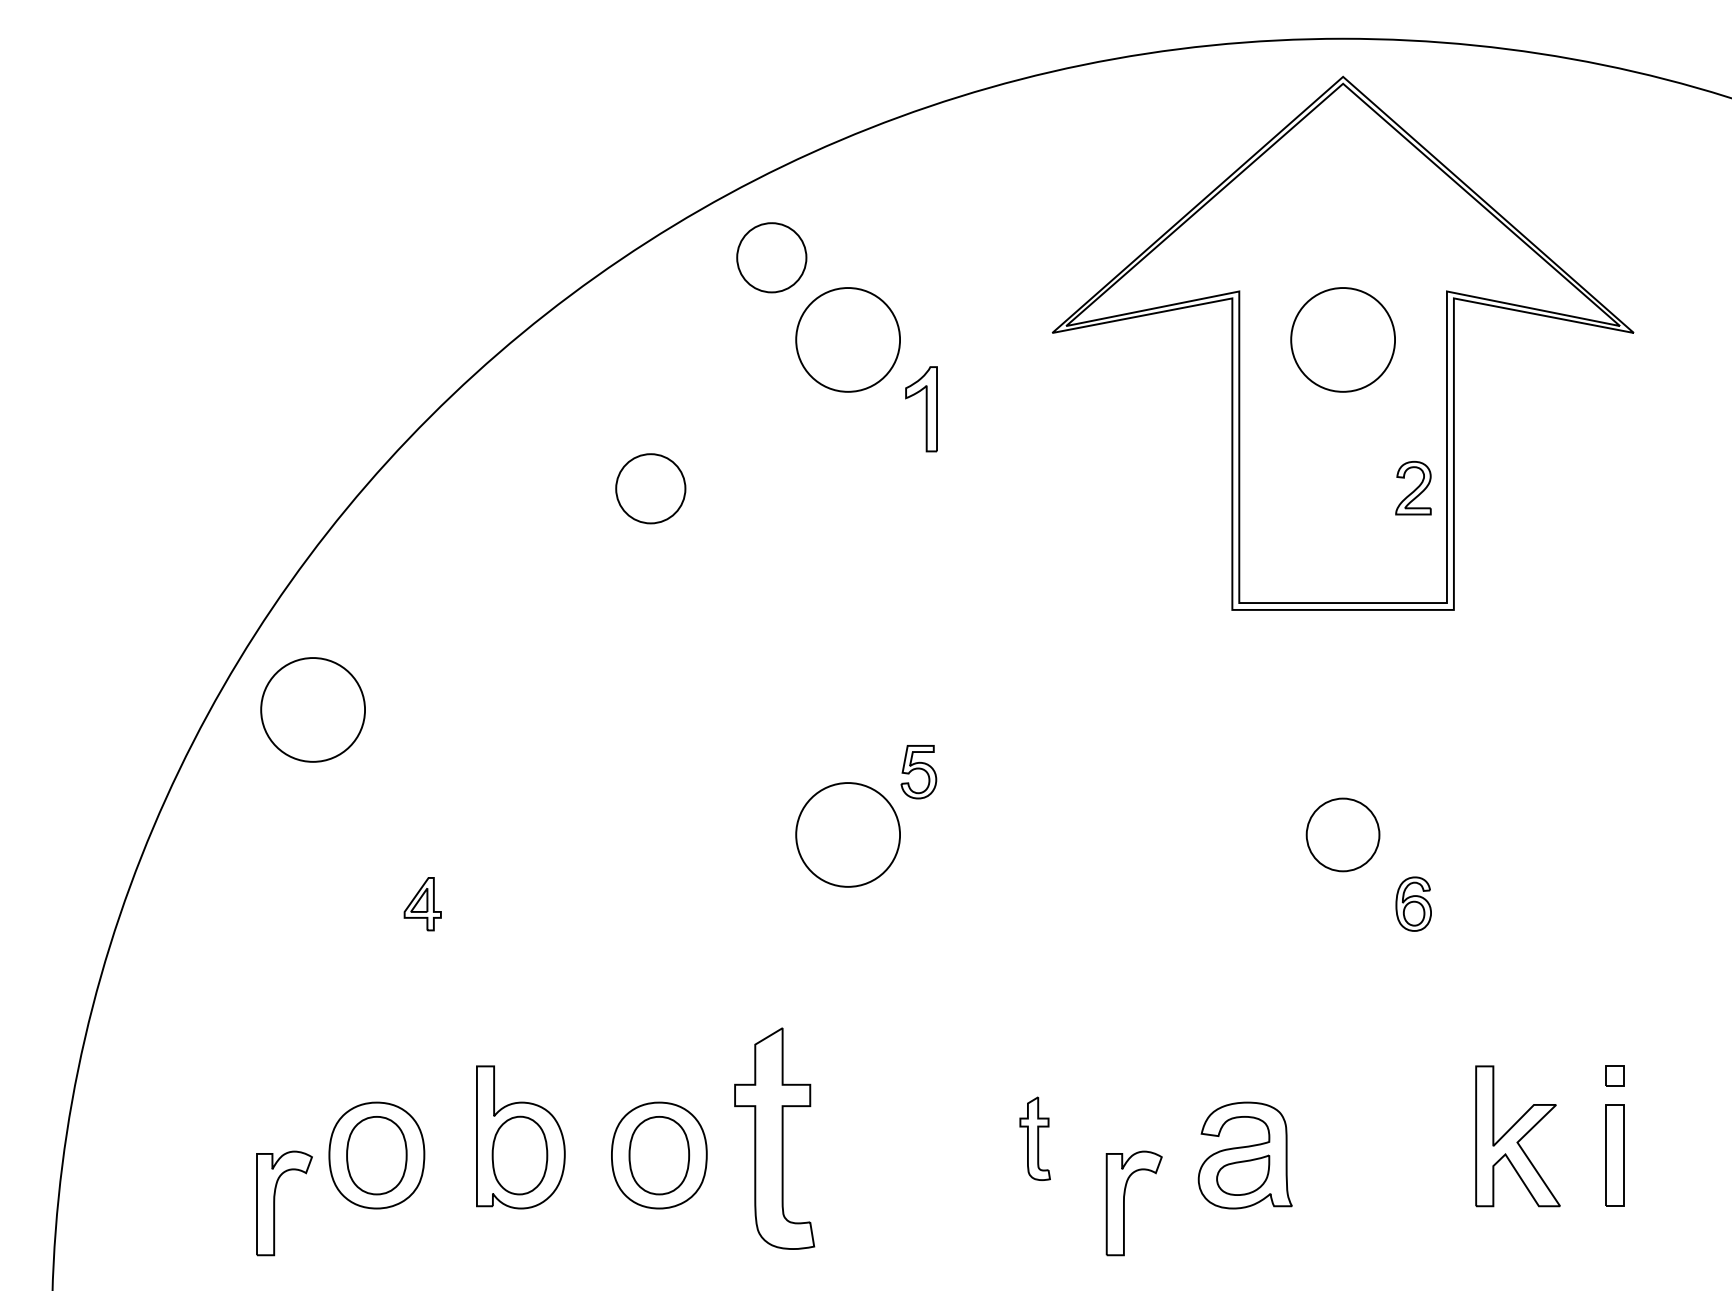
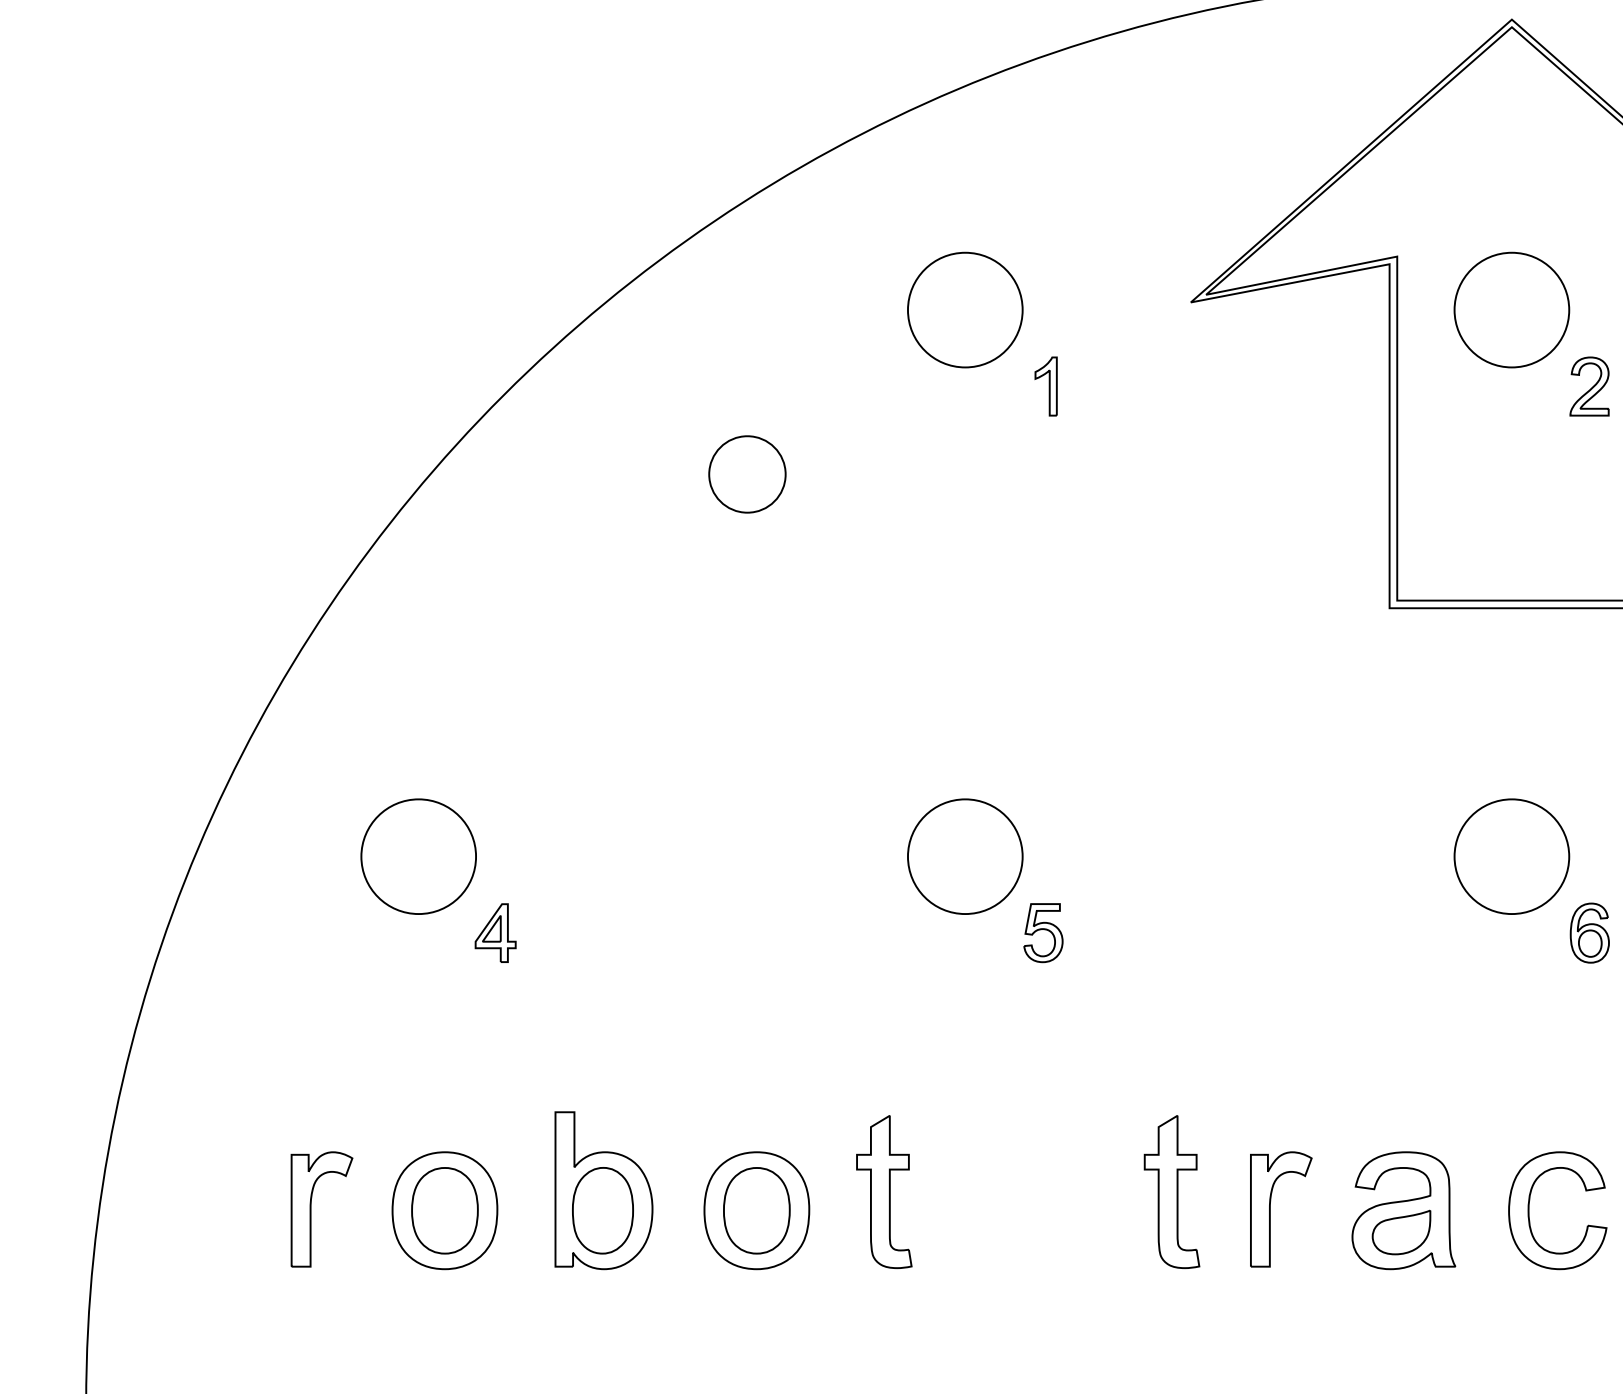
part: (771, 257) -> (880, 219), removed
part: (920, 408) -> (1045, 385), size x0.62
part: (1413, 487) -> (1589, 385), moved
part: (312, 709) -> (418, 856), moved
part: (918, 772) -> (1043, 933), moved
part: (1342, 834) -> (1511, 856), size x1.43
part: (774, 1138) -> (884, 1191), size x0.62
part: (1034, 1138) -> (1171, 1191), size x1.67
part: (1359, 1155) -> (1529, 1210), added
part: (275, 1203) -> (312, 1209), moved
part: (1124, 1203) -> (1270, 1209), moved

